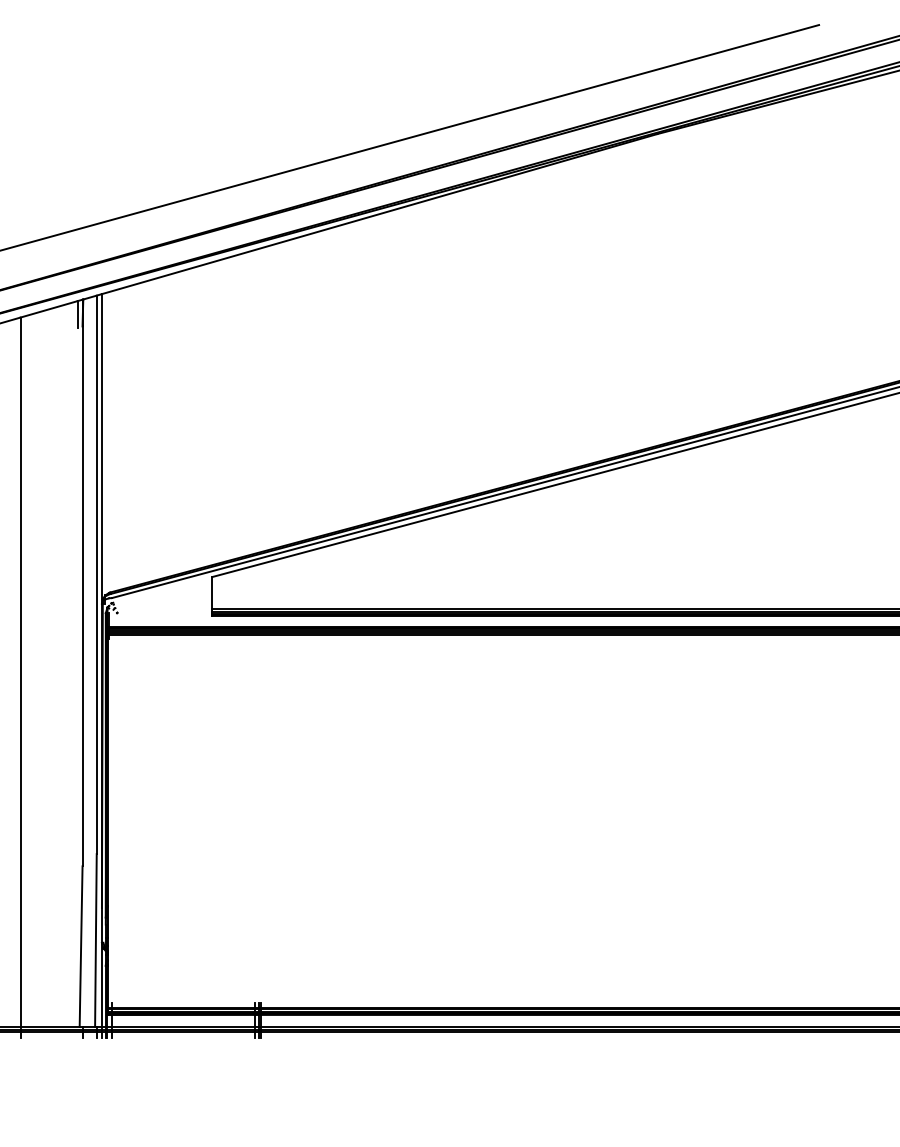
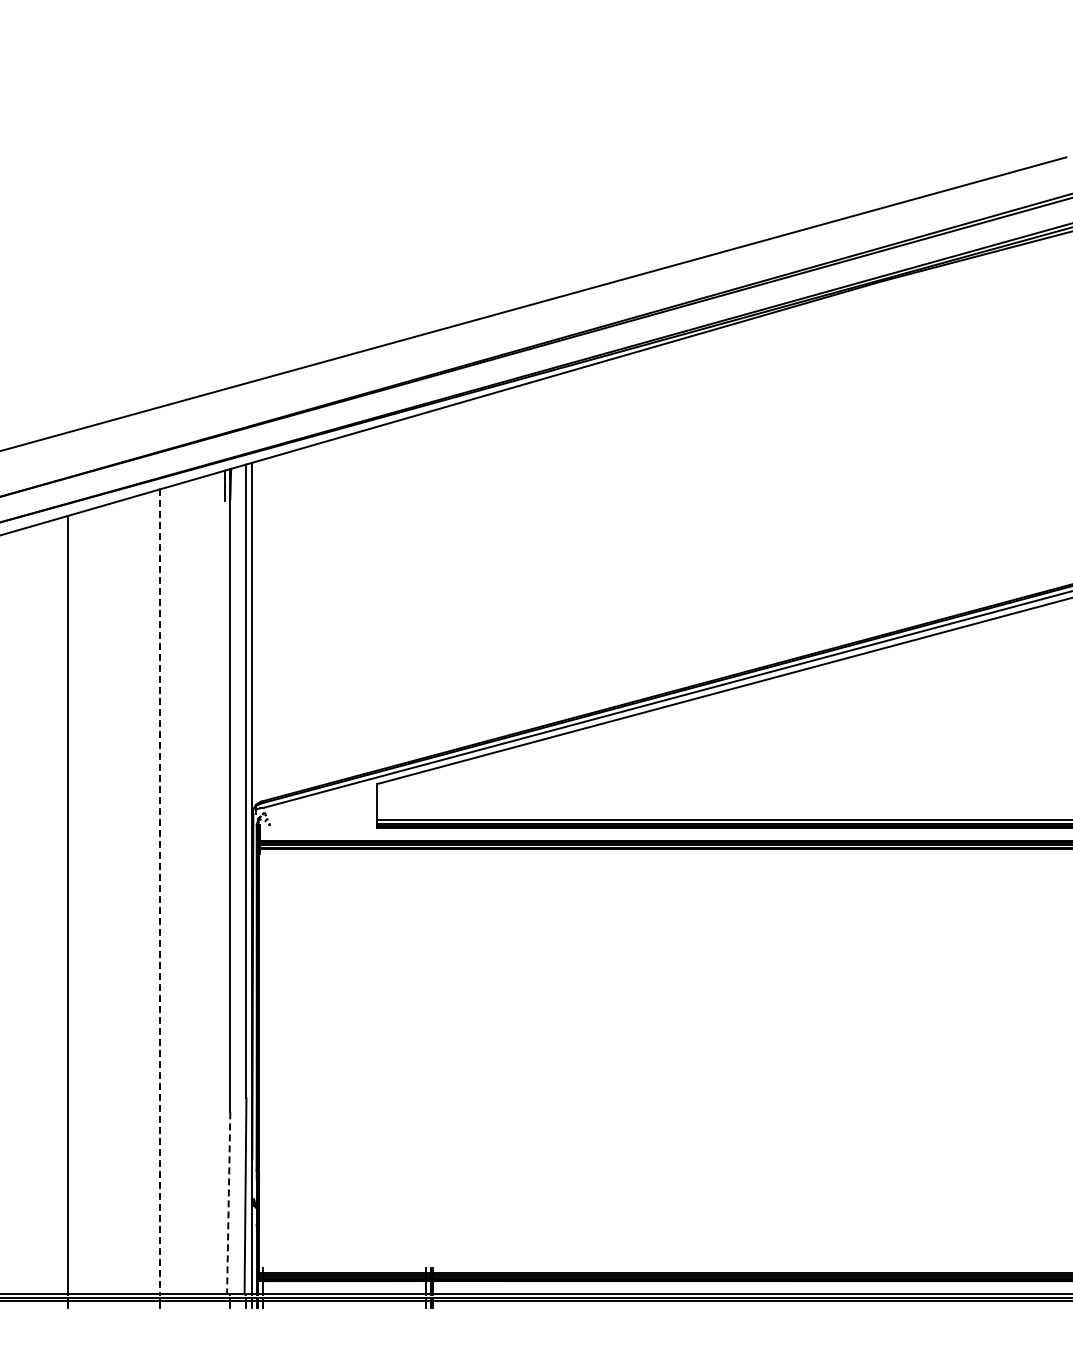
line: (20, 672) -> (159, 892), solid -> dashed
line: (80, 946) -> (228, 1203), solid -> dashed

